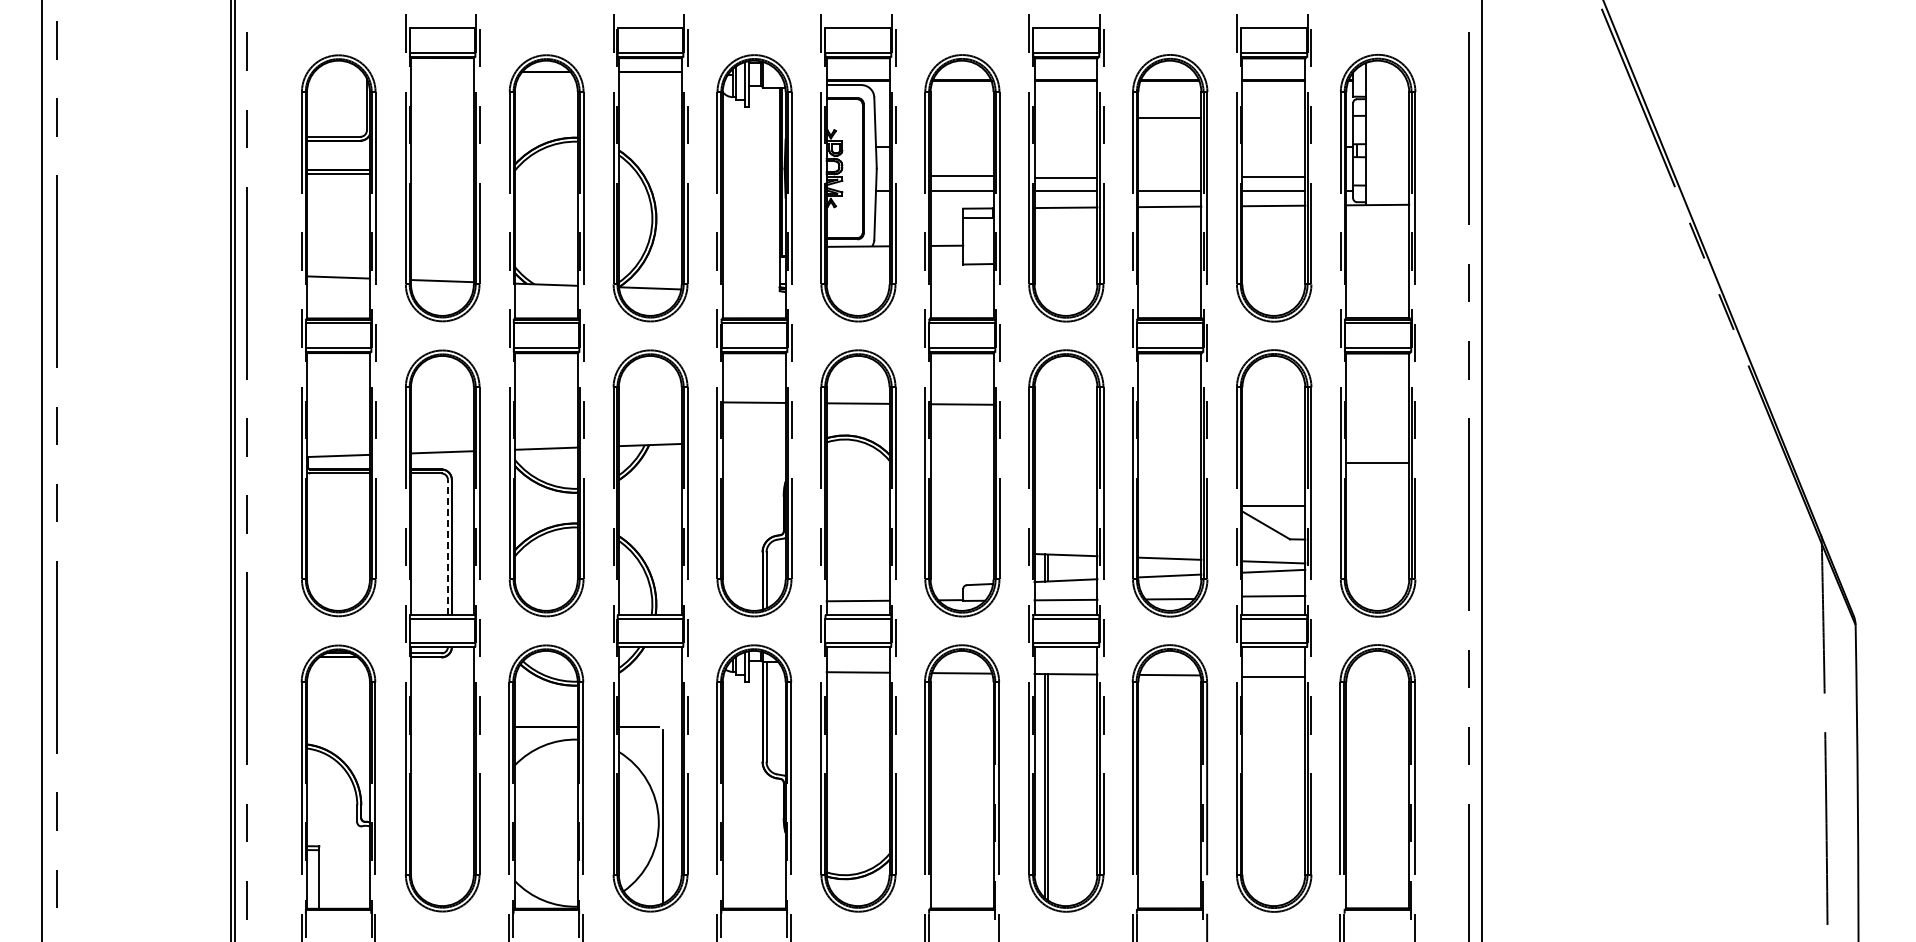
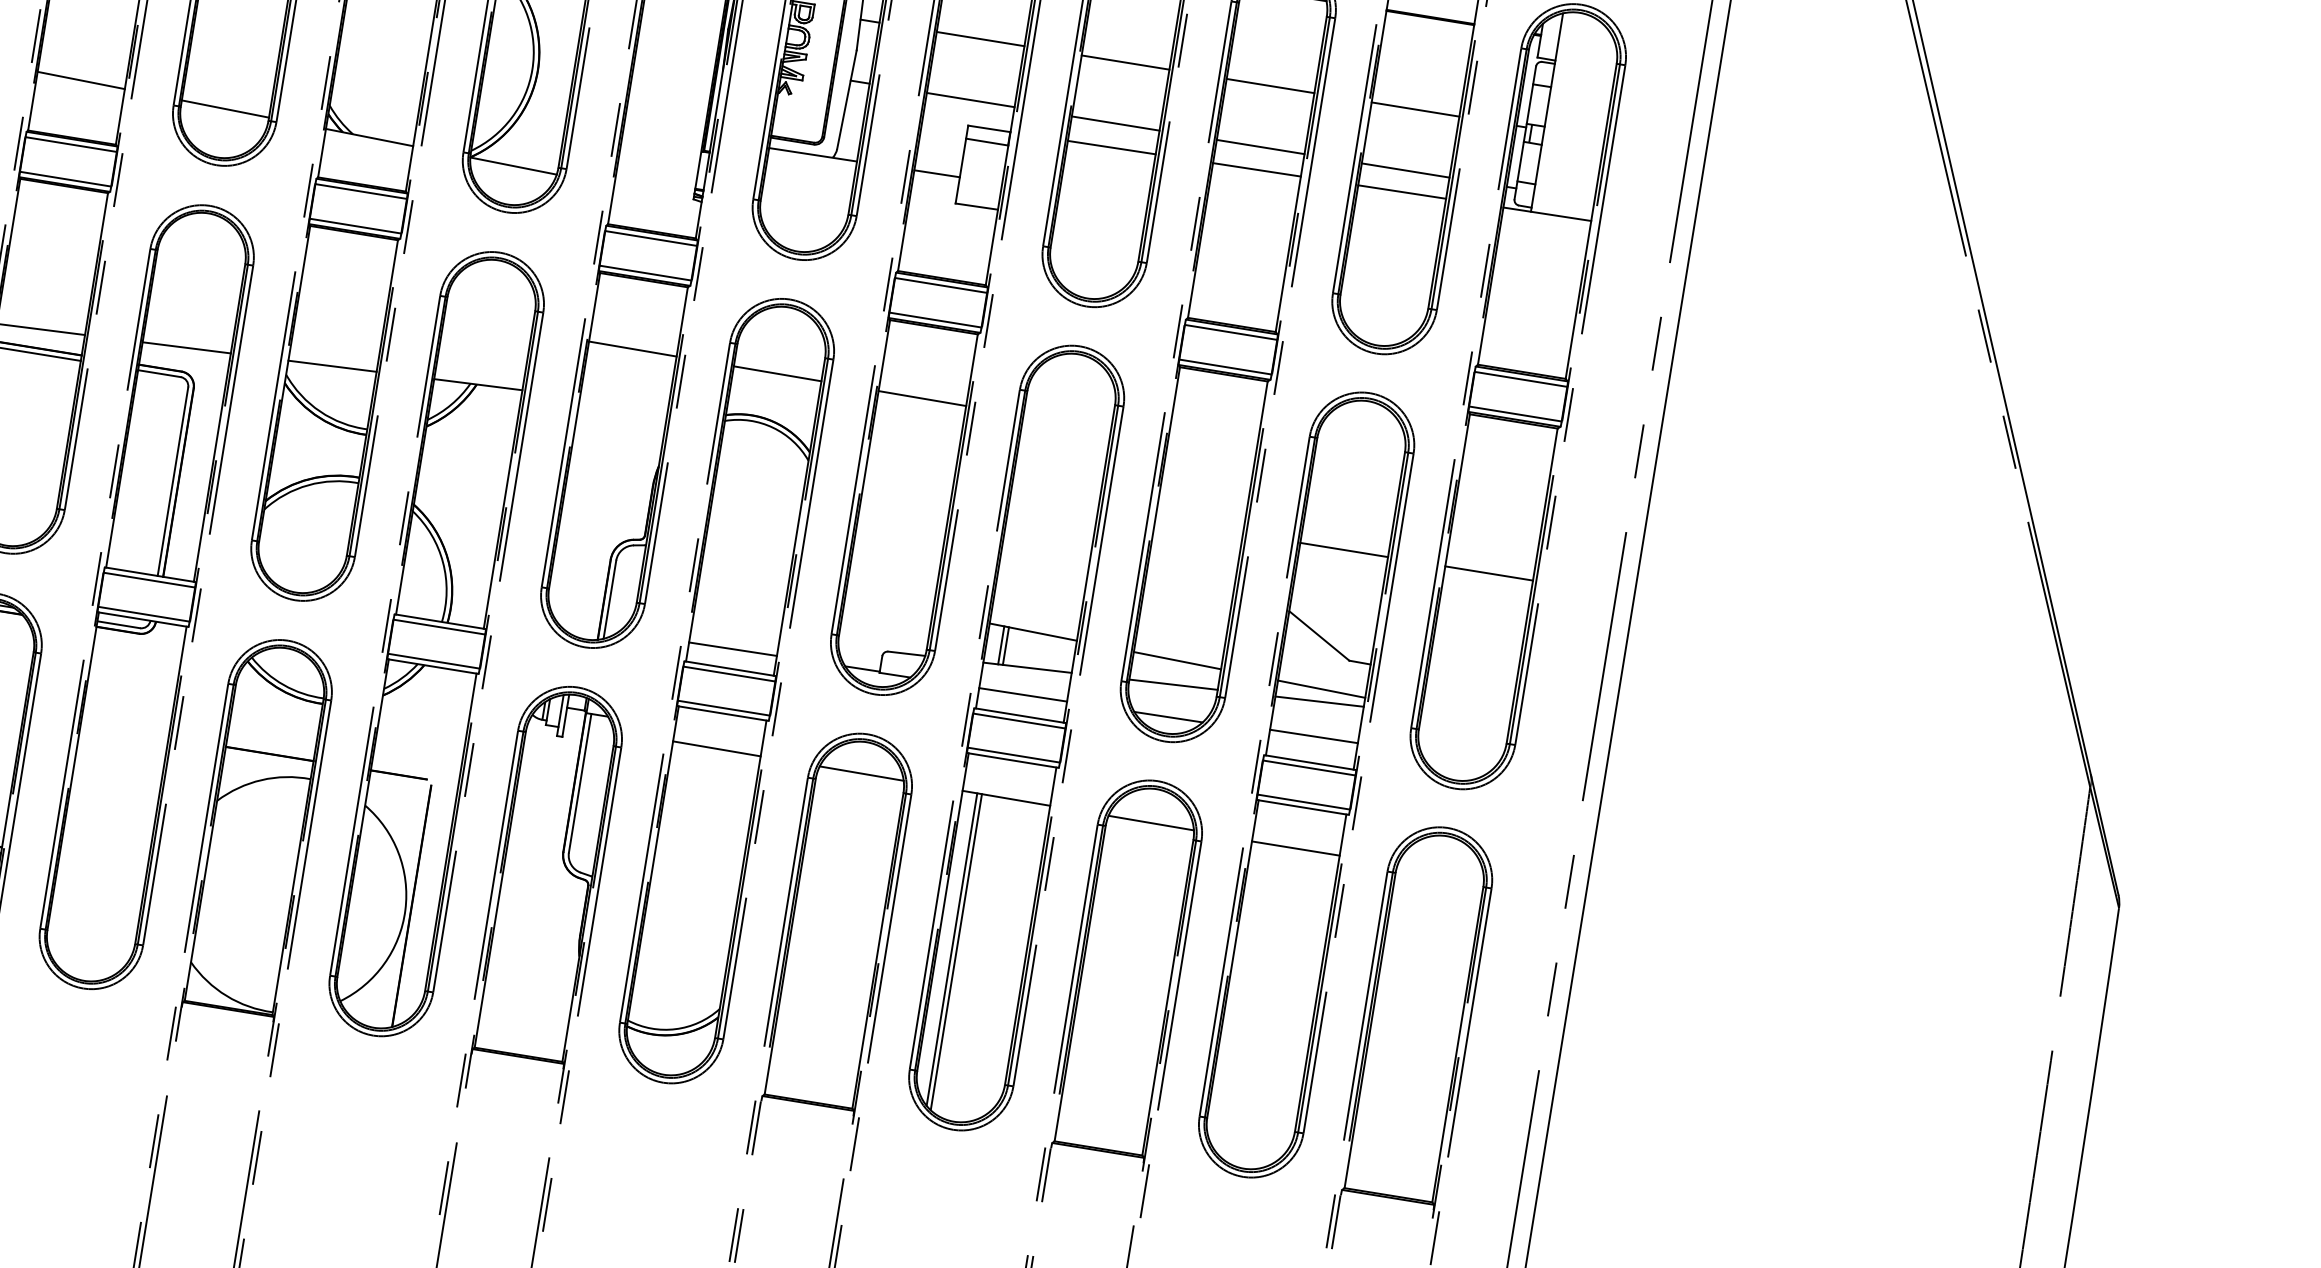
line: (1169, 117) -> (1270, 85), moved
line: (961, 175) -> (979, 38), moved
line: (1273, 176) -> (1415, 109), moved
line: (1065, 177) -> (1124, 62), moved
line: (1273, 505) -> (1343, 549), moved
line: (447, 547) -> (172, 481), dashed -> solid

